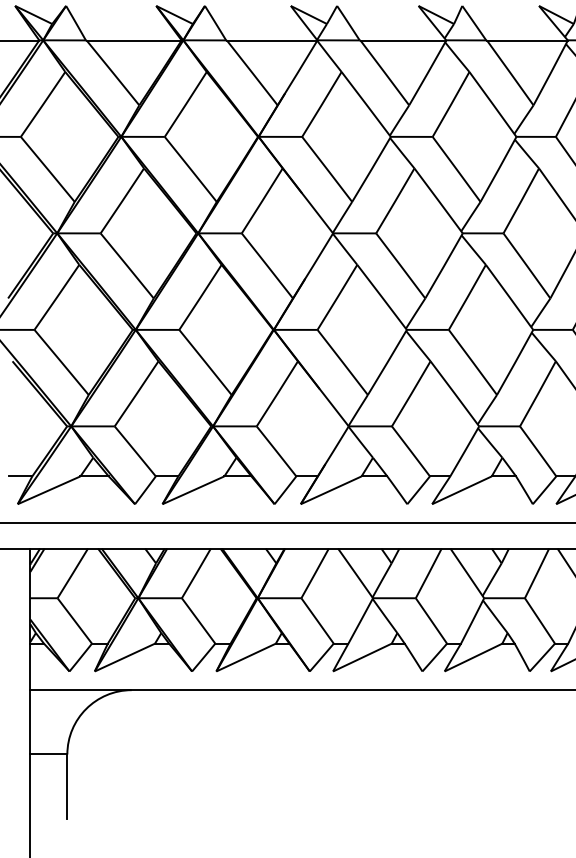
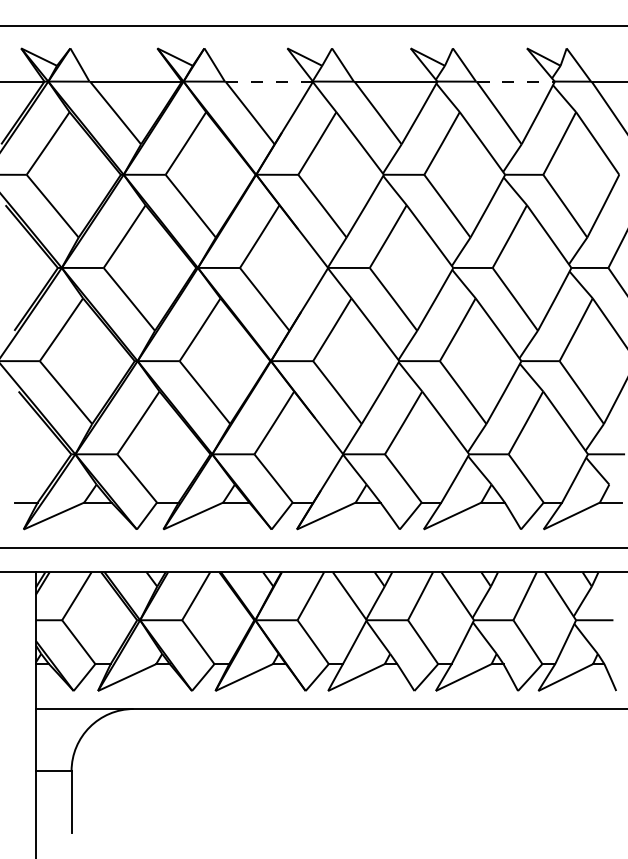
line: (272, 41) -> (269, 82), solid -> dashed
line: (527, 41) -> (515, 82), solid -> dashed

